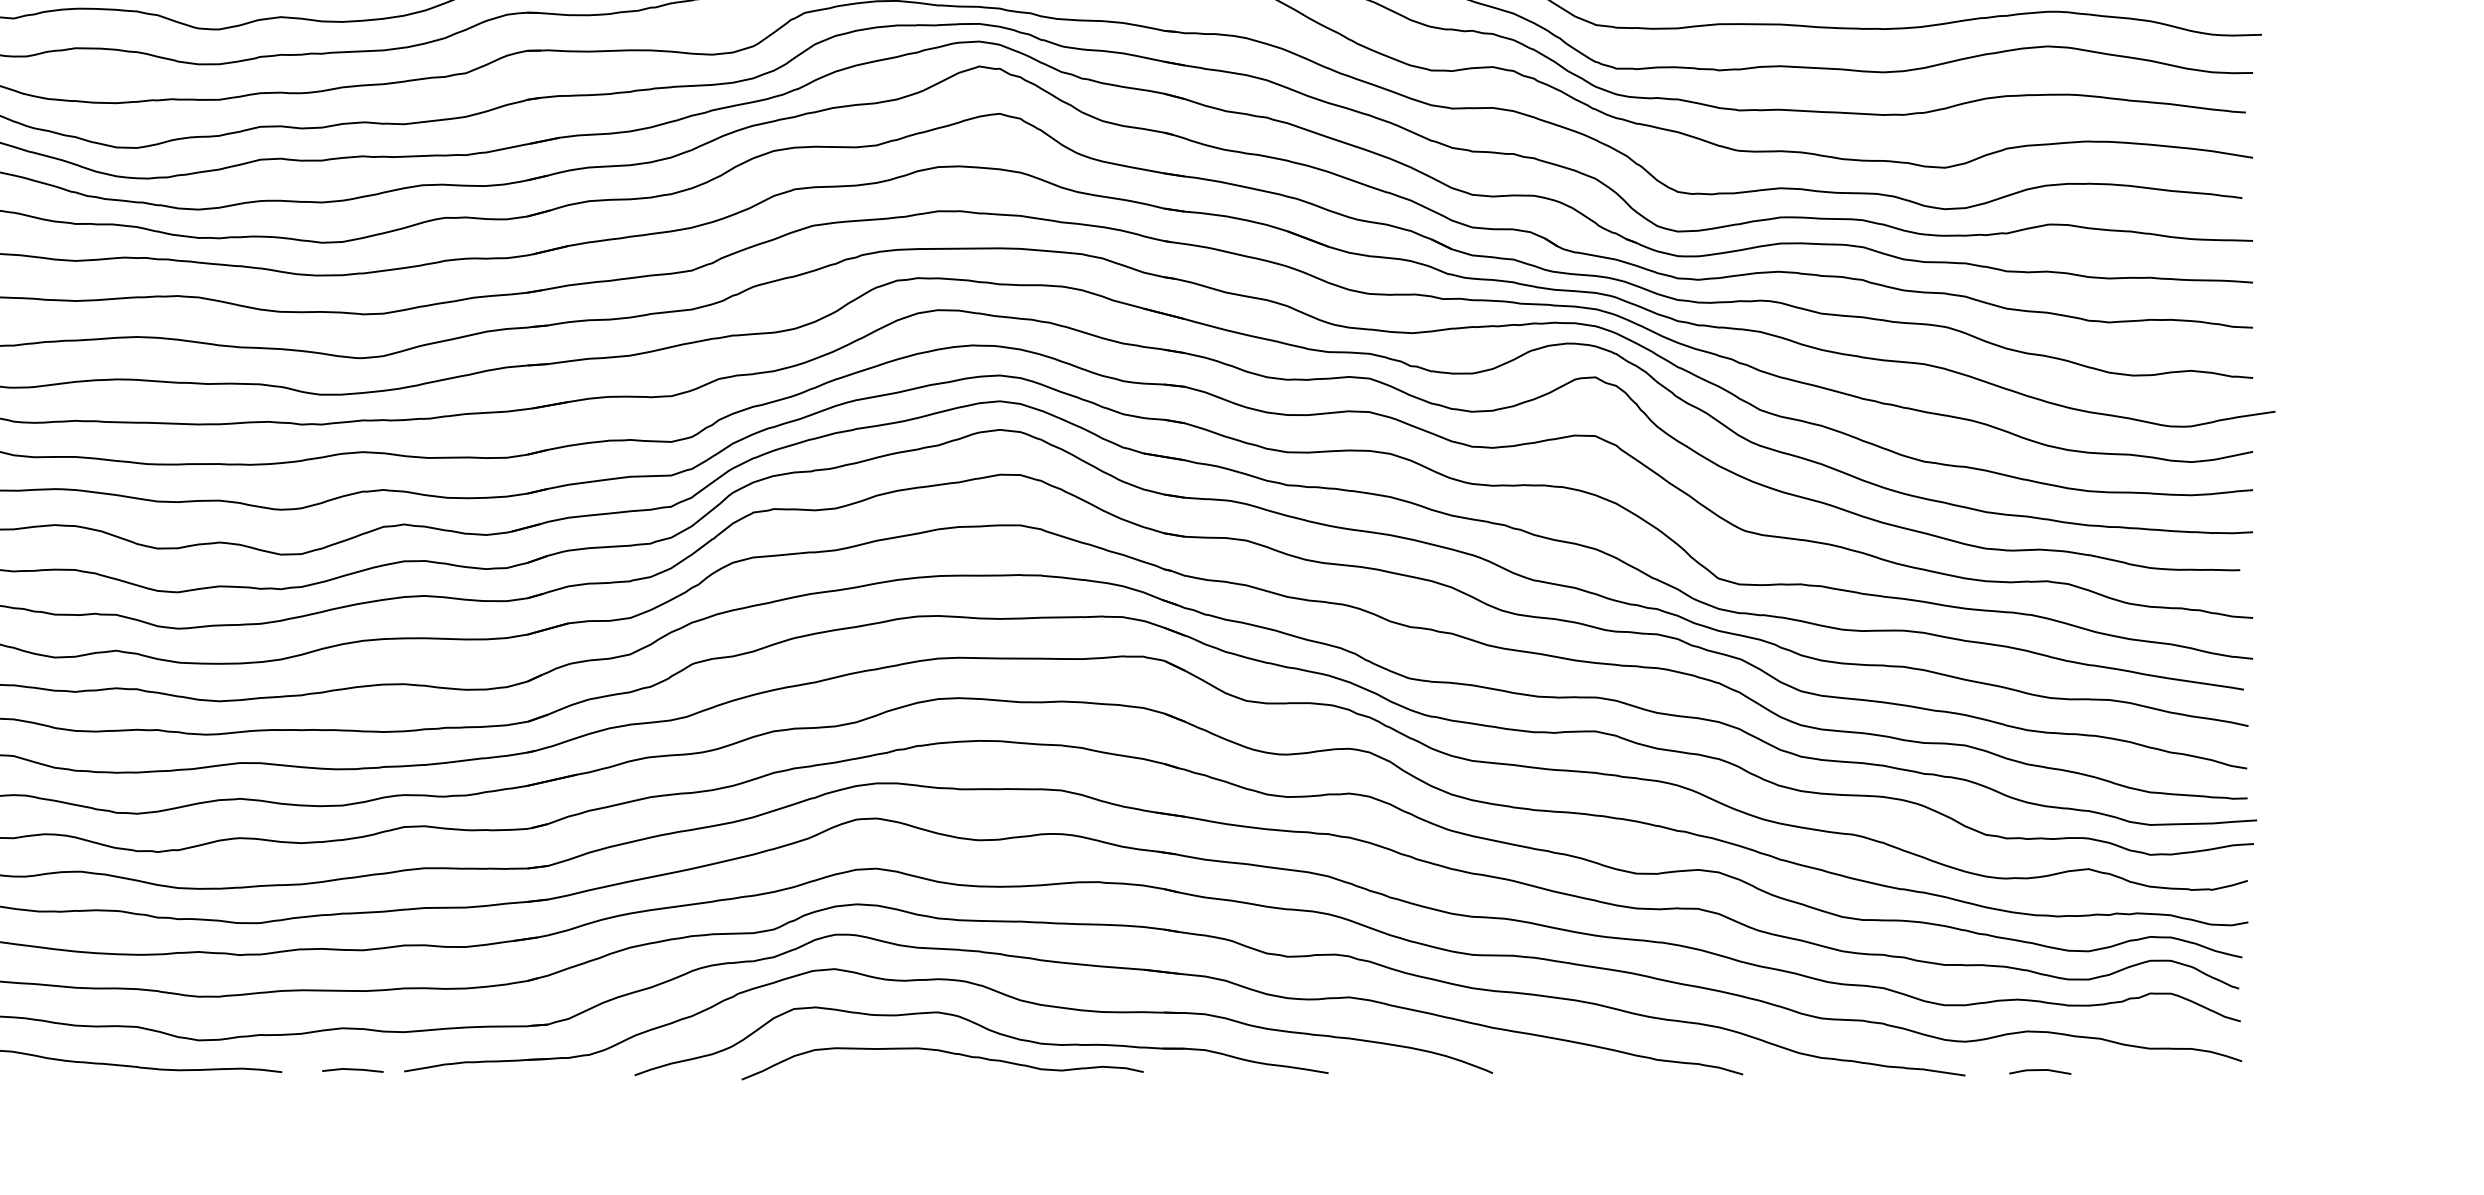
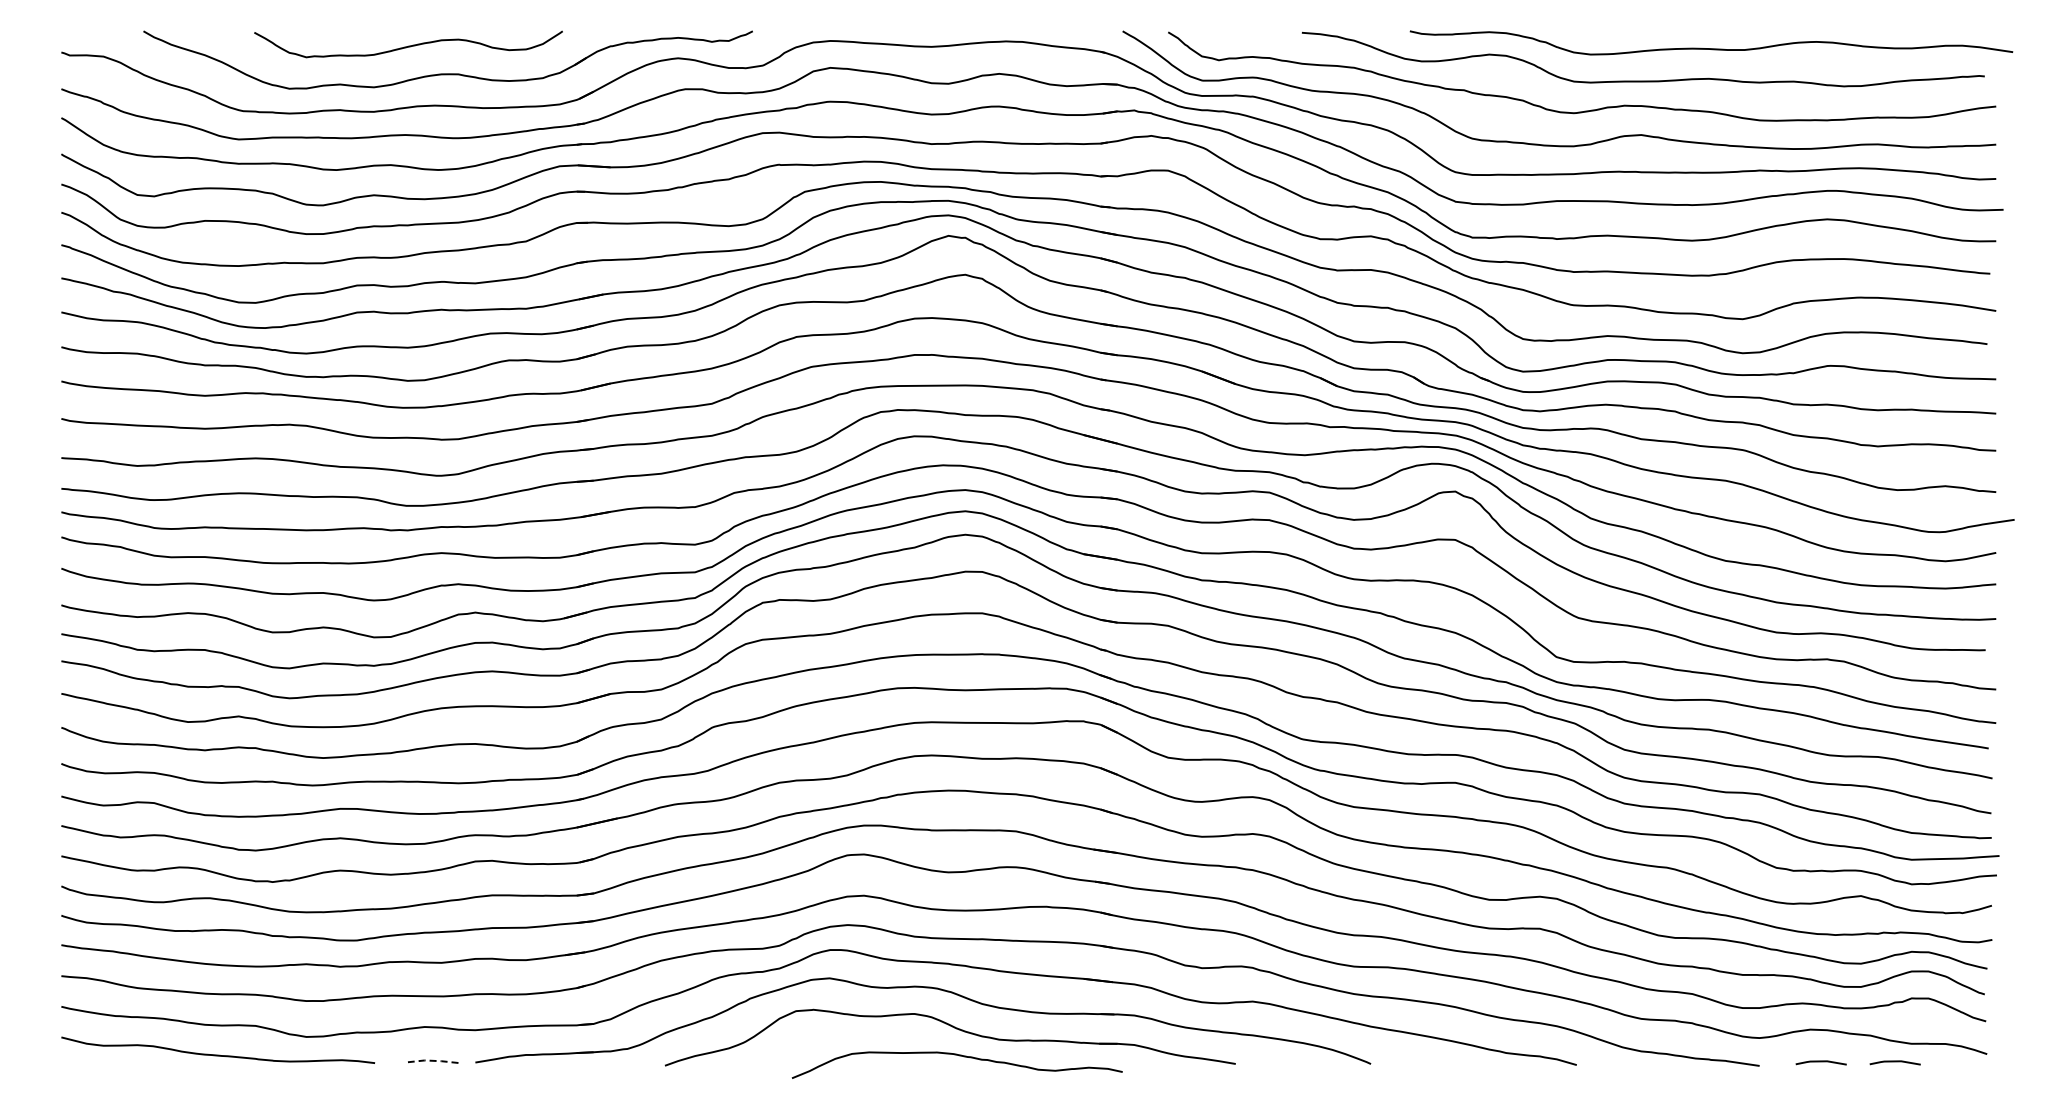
curve: (945, 1053) -> (959, 1056), moved
line: (352, 1068) -> (432, 1060), solid -> dashed
line: (2129, 1071) -> (1894, 1062), added

